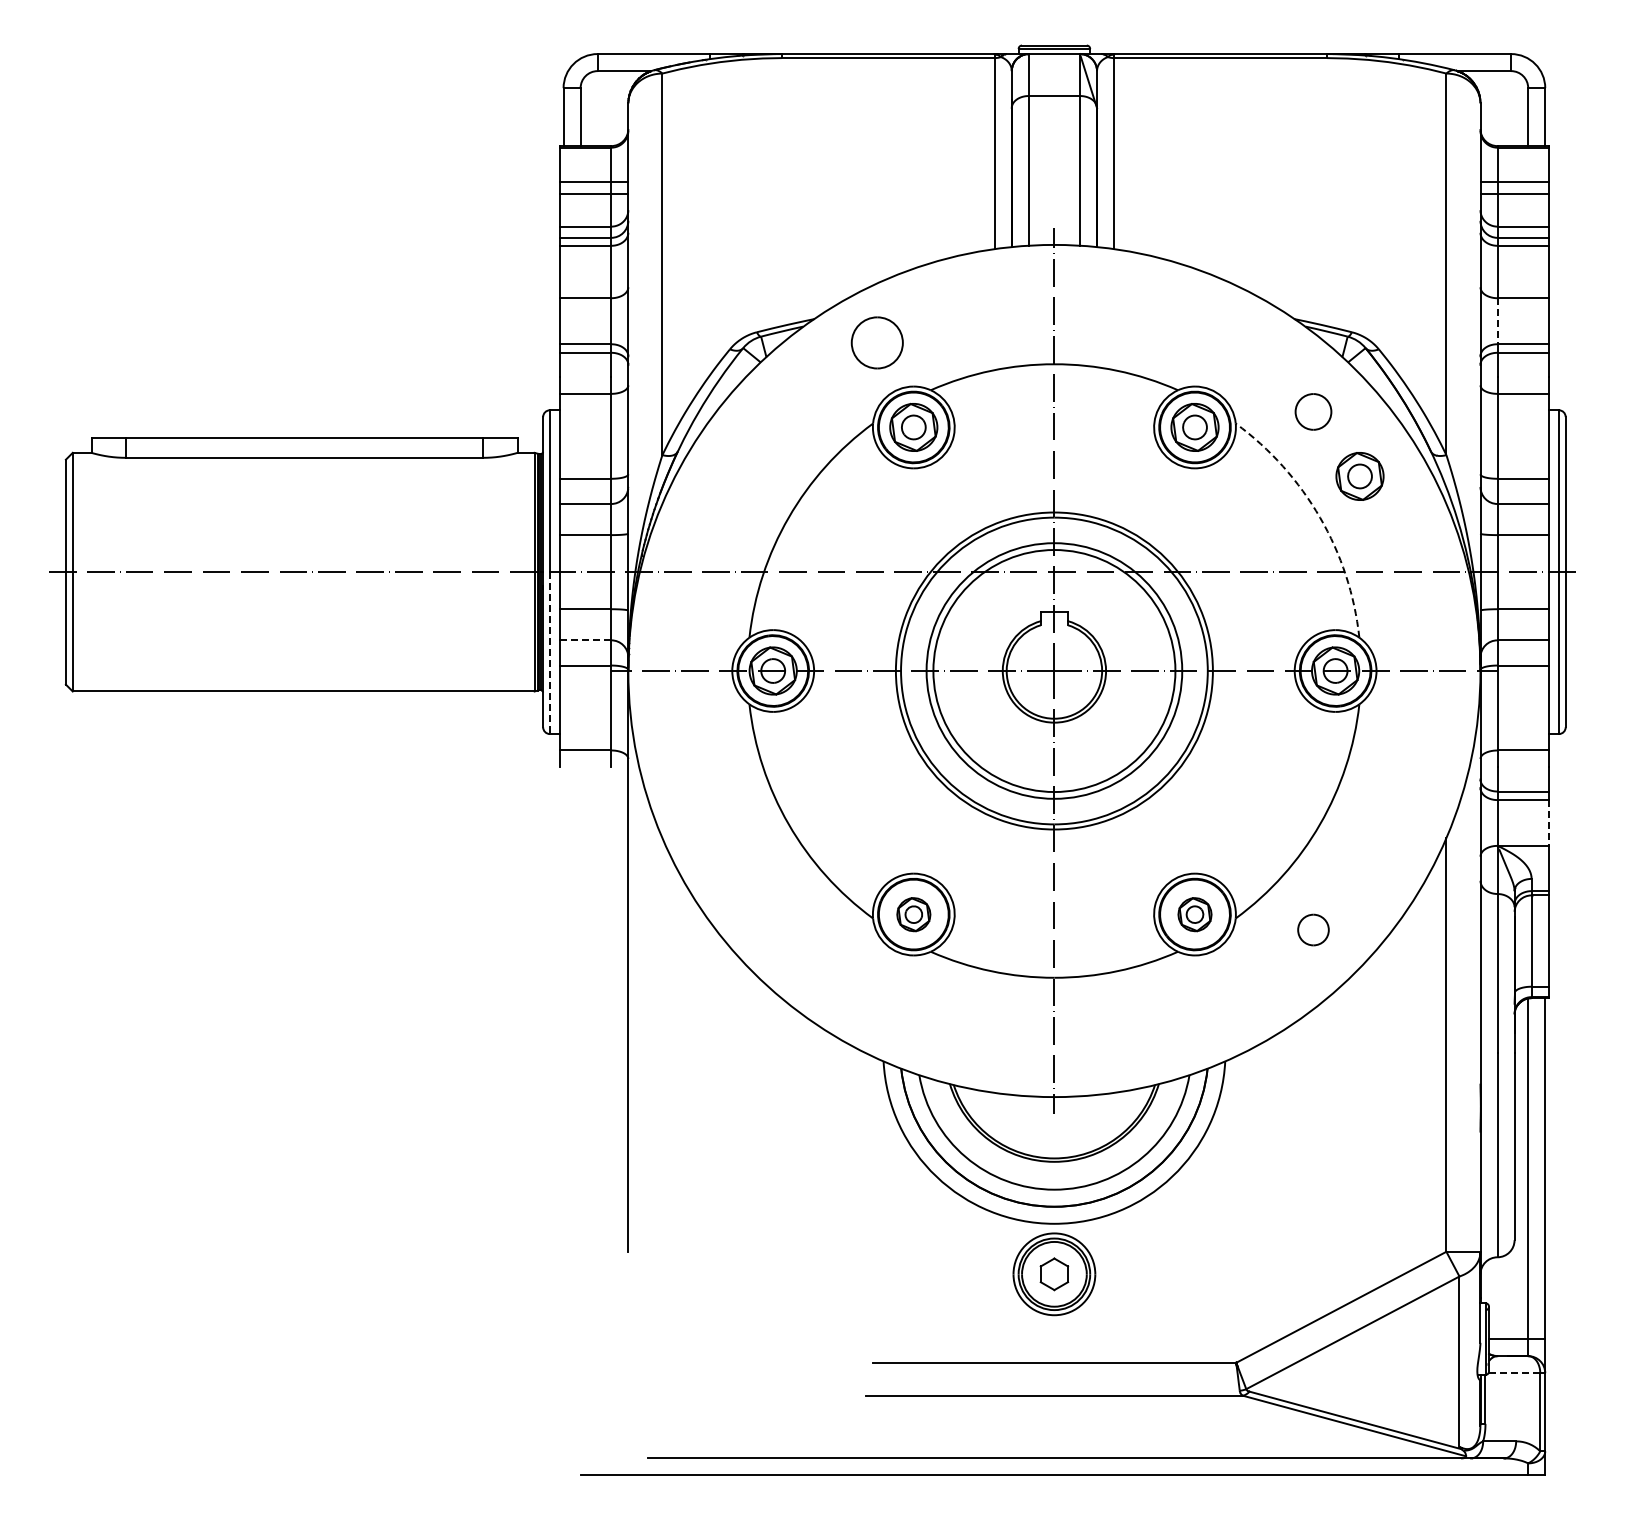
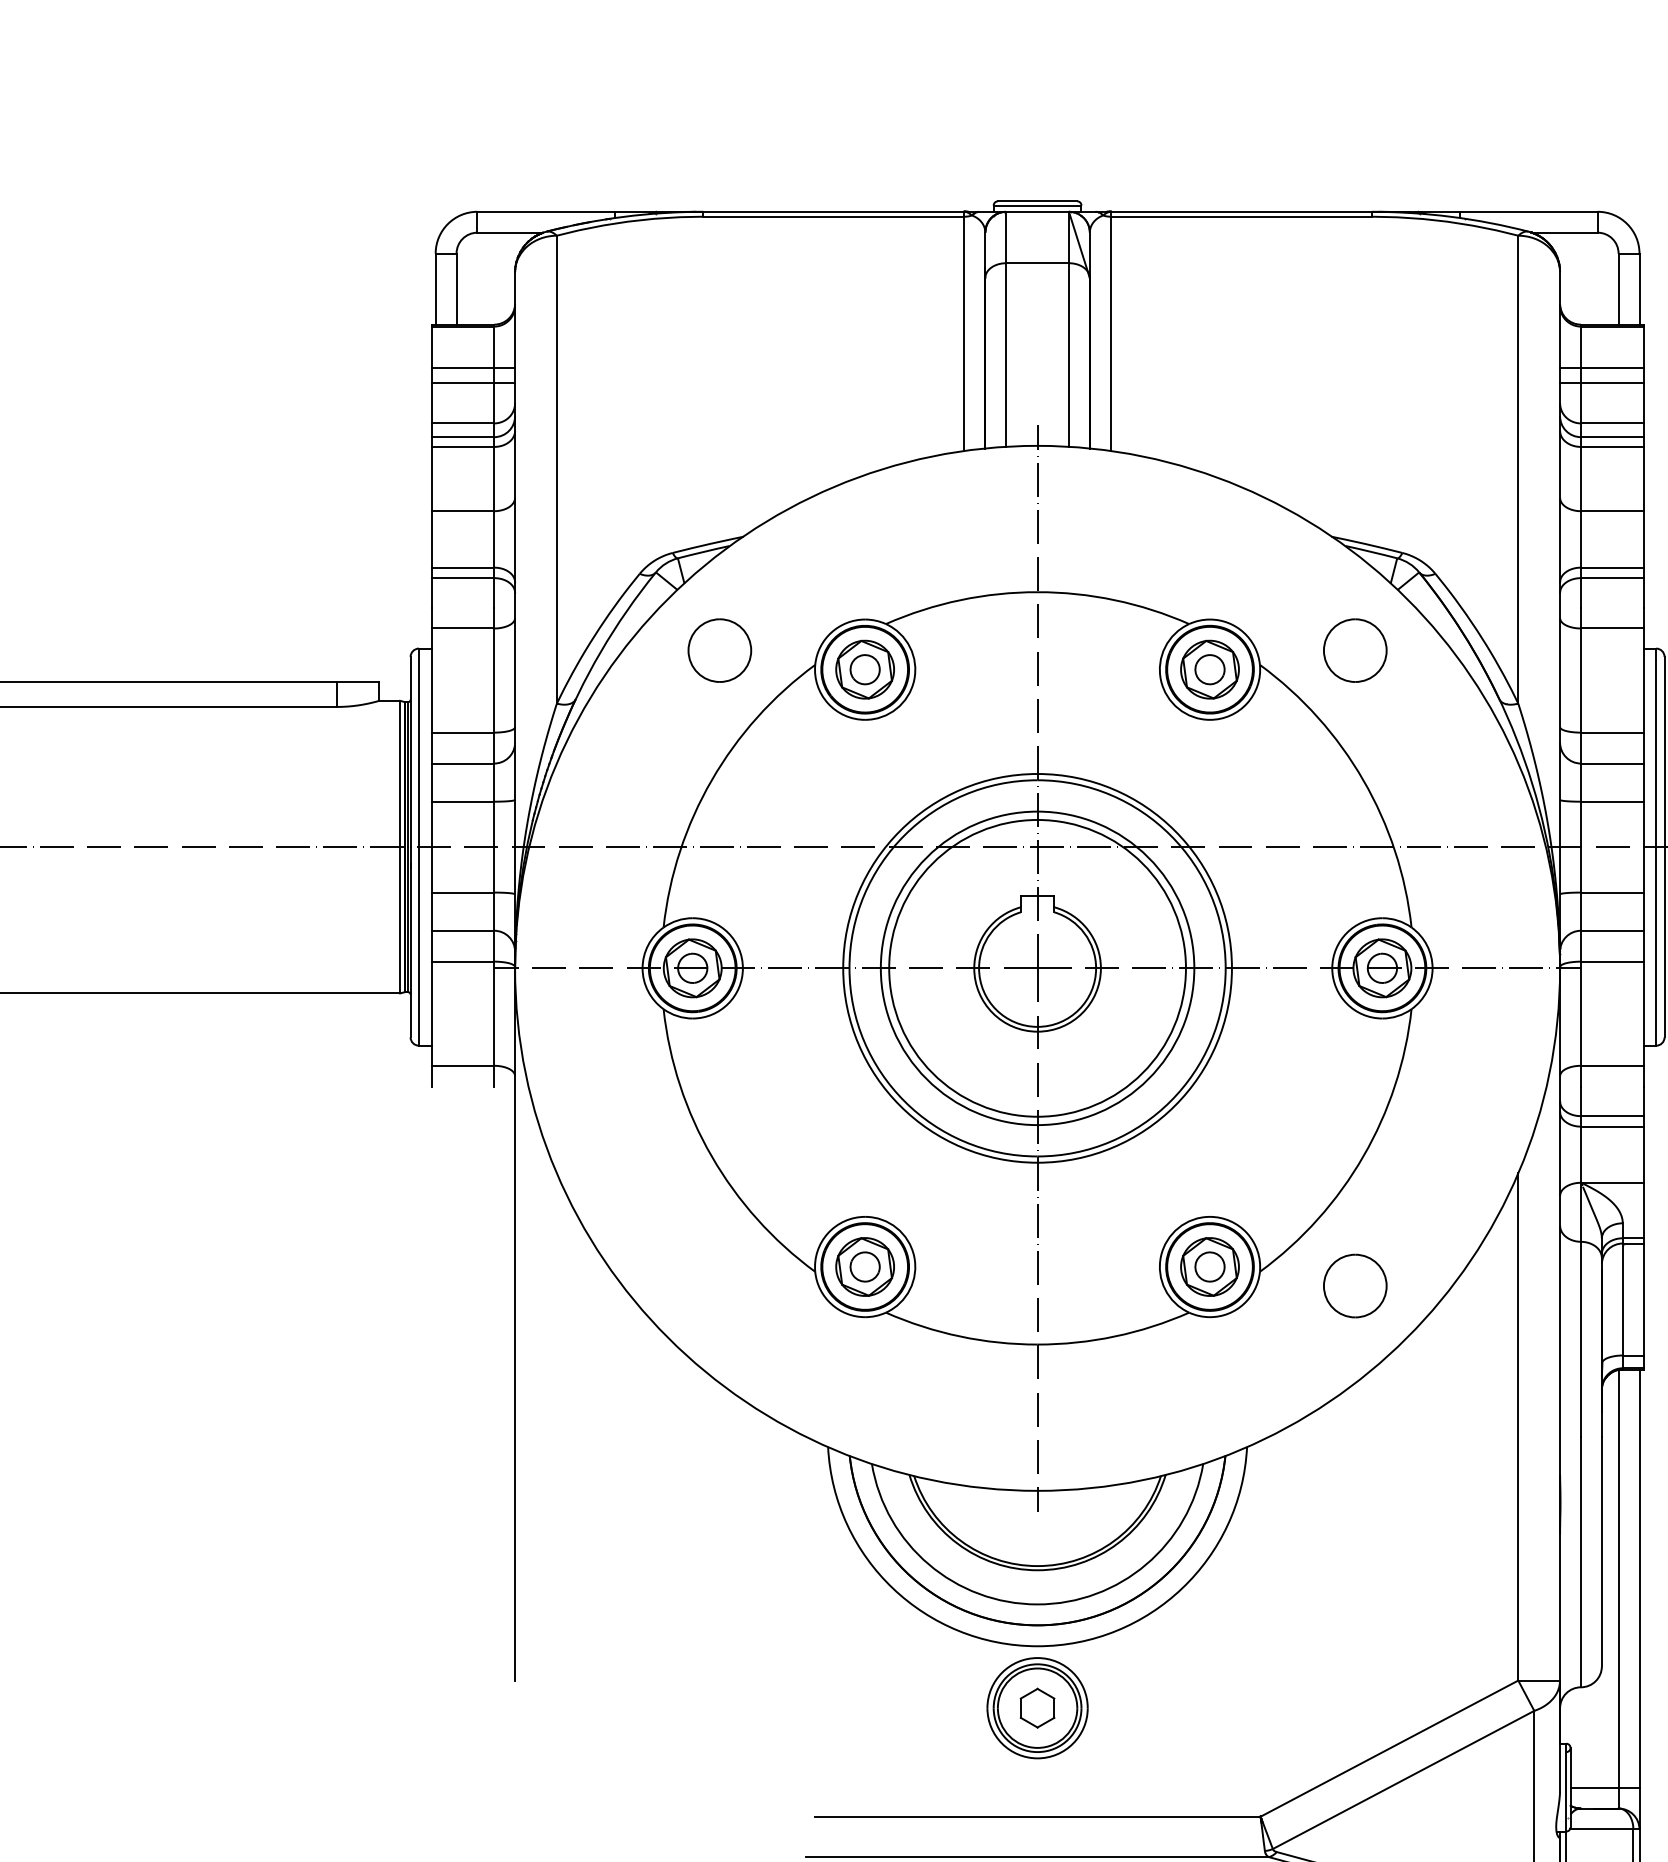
line: (1497, 321) -> (1580, 539), dashed -> solid
part: (876, 342) -> (718, 650), moved
part: (1313, 411) -> (1355, 650), size x1.43
part: (1359, 476) -> (1411, 729), removed
arc: (1320, 517) -> (1363, 780), dashed -> solid
line: (585, 640) -> (462, 930), dashed -> solid
line: (549, 653) -> (418, 946), dashed -> solid
line: (1548, 823) -> (1643, 1155), dashed -> solid
part: (913, 914) -> (864, 1266), size x1.43
part: (1194, 914) -> (1209, 1266), size x1.43
part: (1313, 929) -> (1355, 1285), size x1.67
line: (1514, 1373) -> (1601, 1829), dashed -> solid

